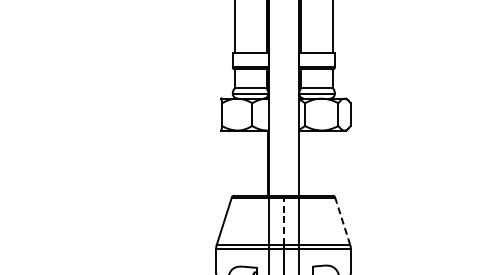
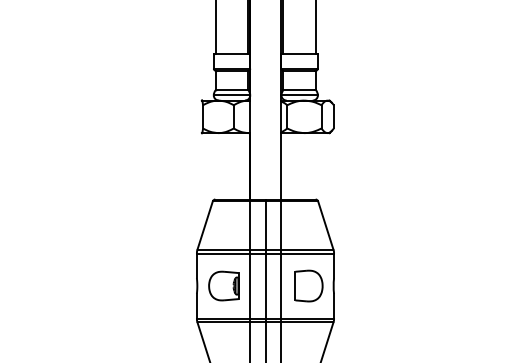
line: (283, 221) -> (265, 225), dashed -> solid
line: (342, 221) -> (325, 225), dashed -> solid

